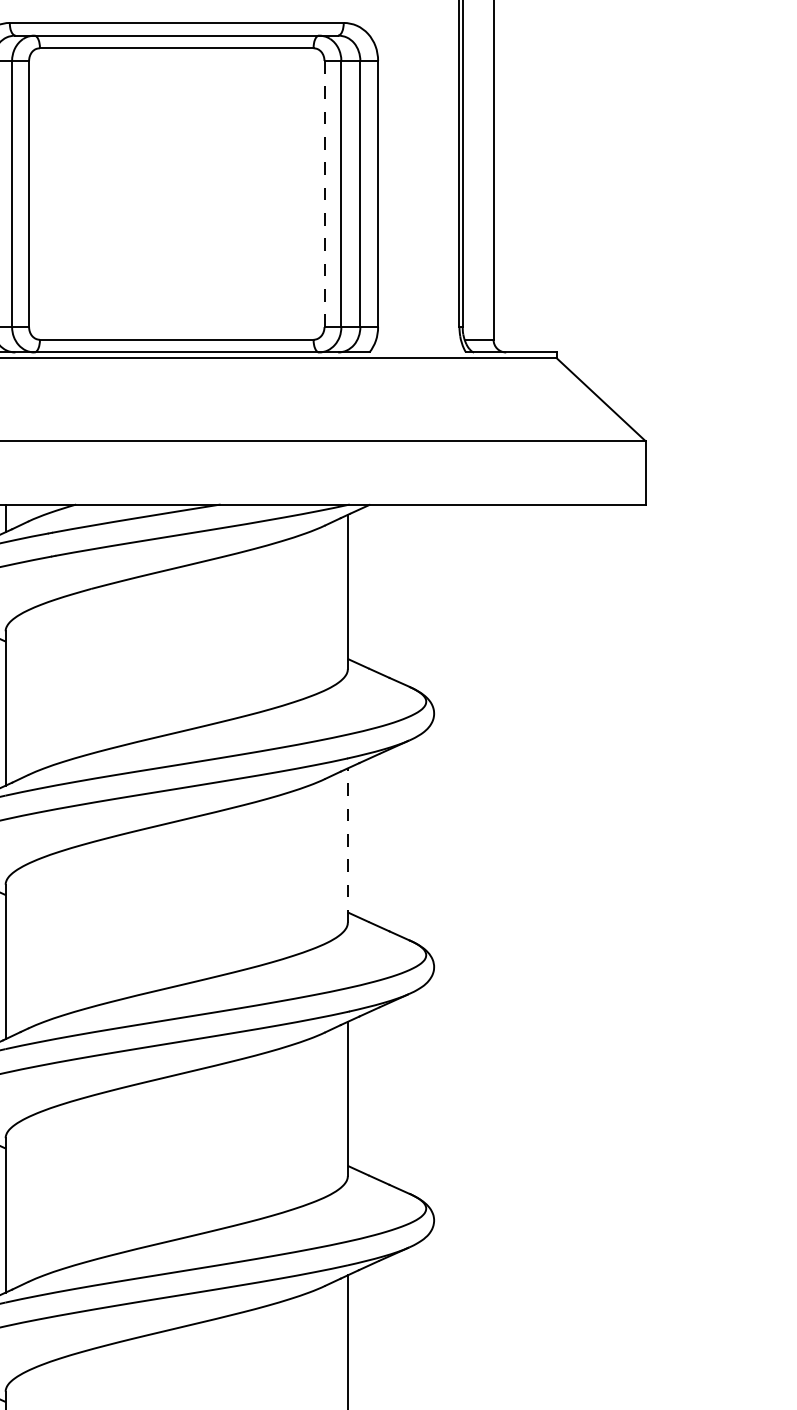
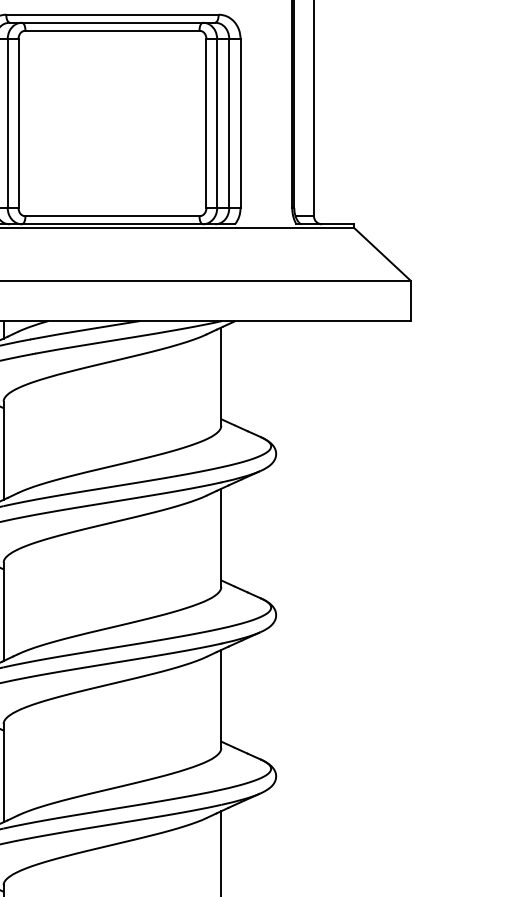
line: (324, 194) -> (206, 123), dashed -> solid
line: (348, 844) -> (221, 537), dashed -> solid

